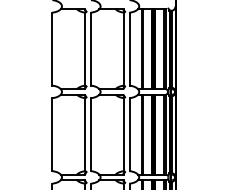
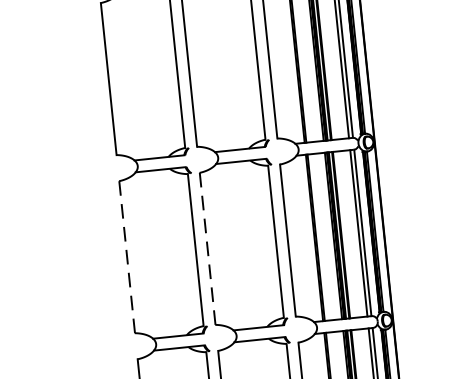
line: (52, 134) -> (127, 256), solid -> dashed
line: (91, 134) -> (208, 248), solid -> dashed

